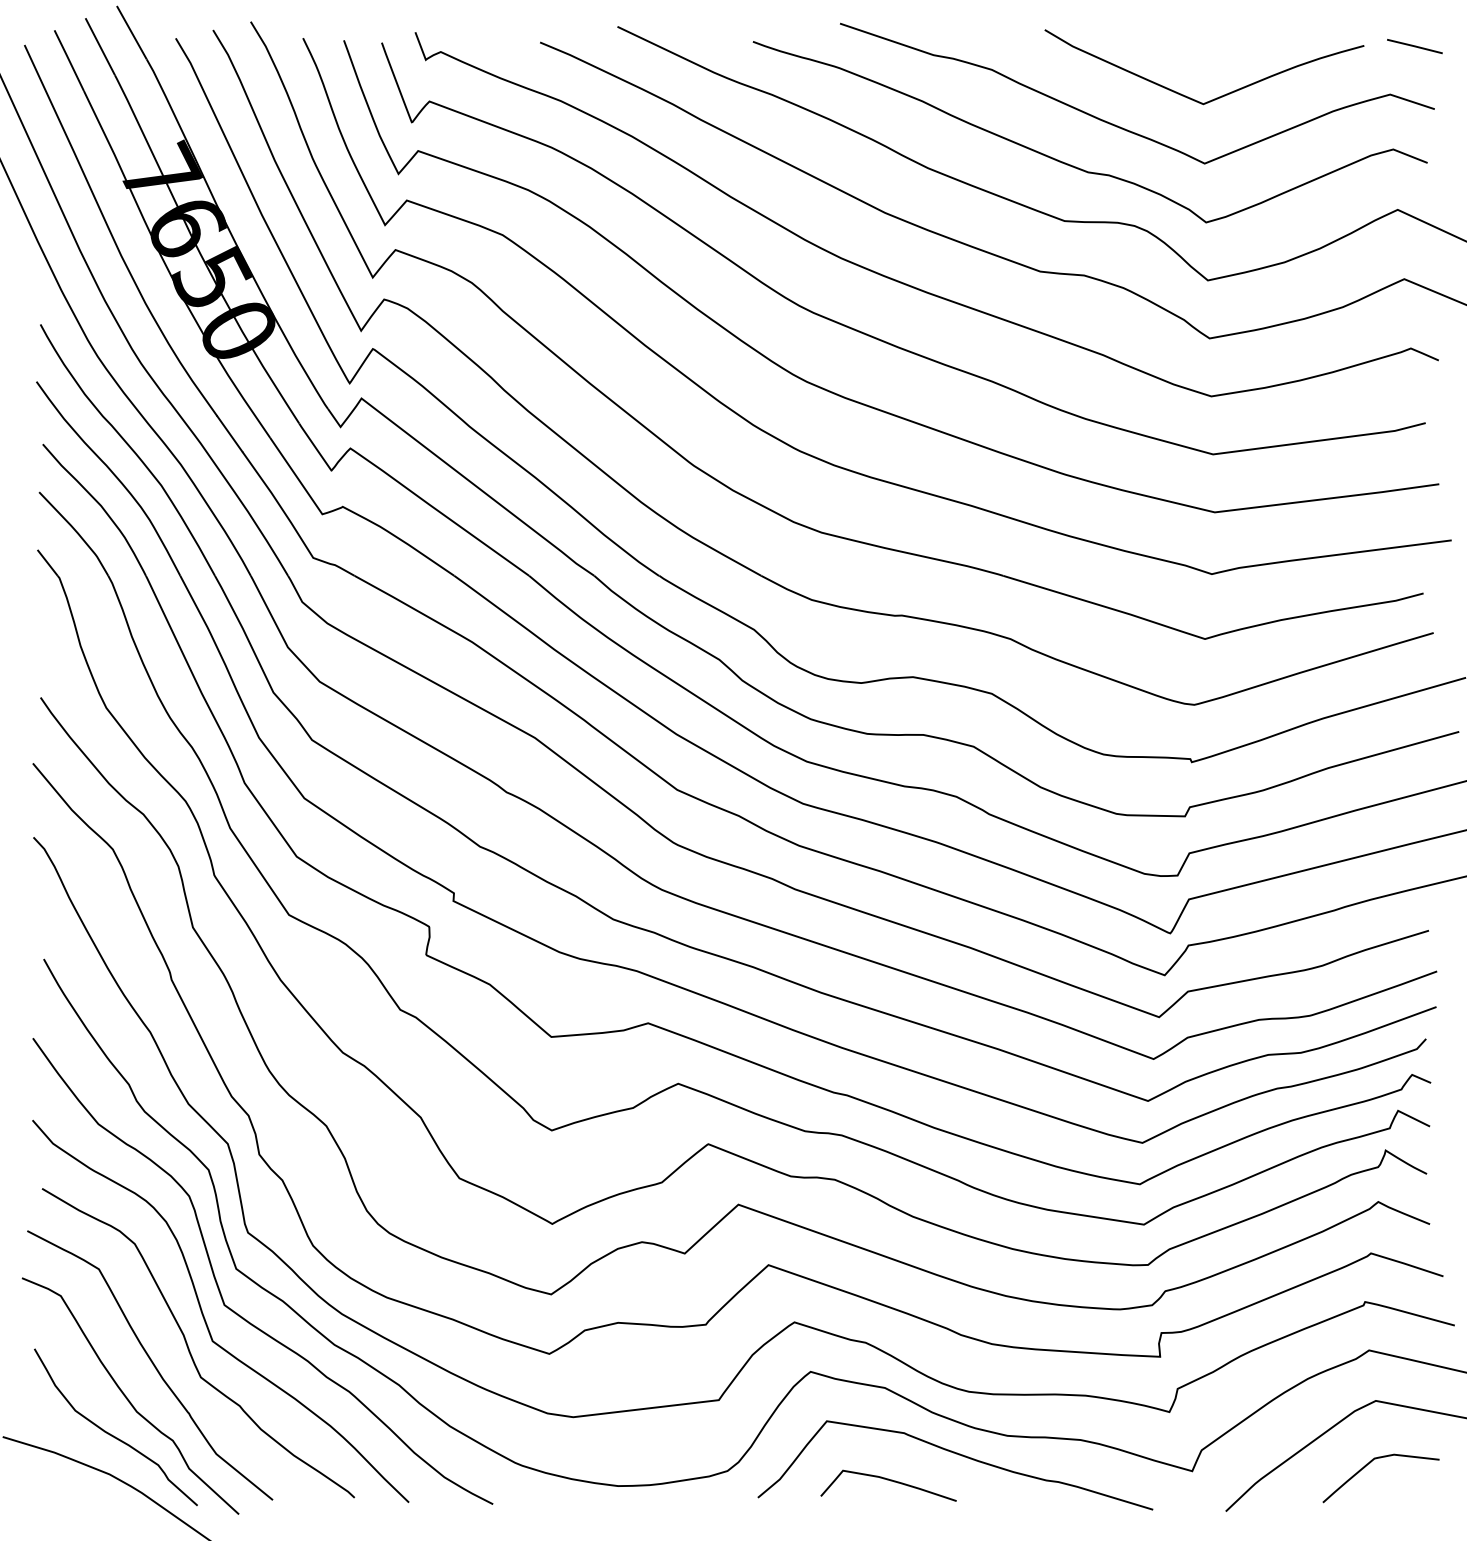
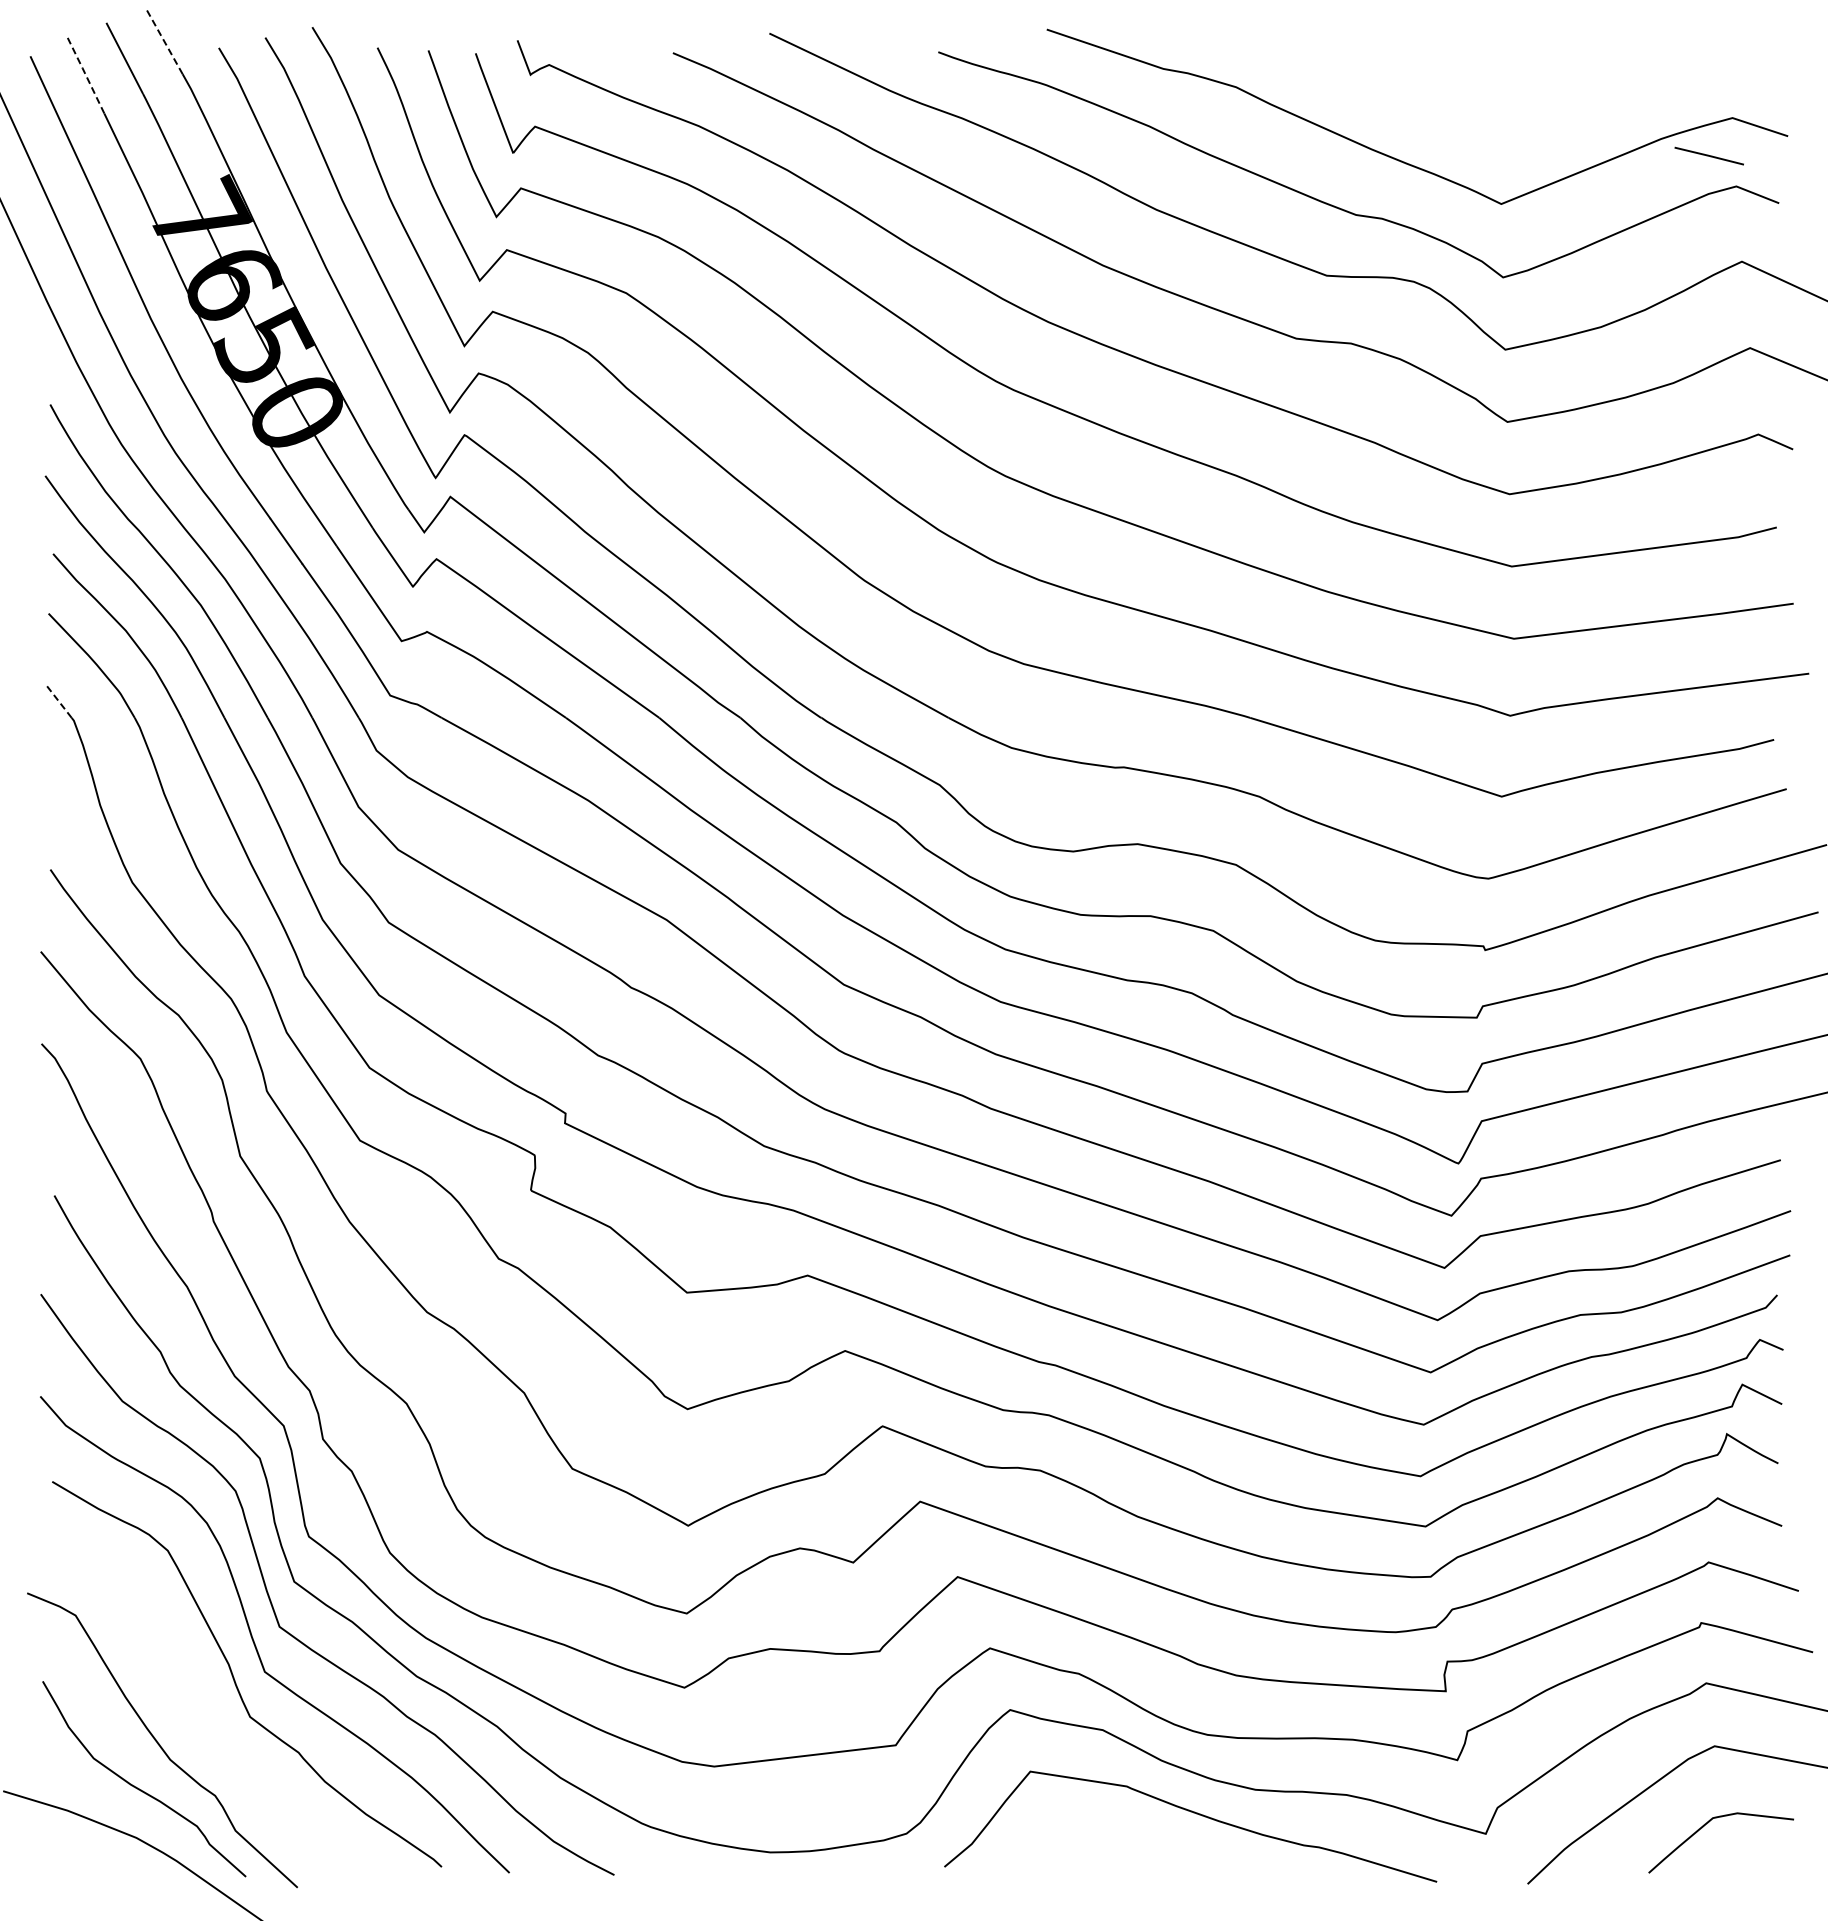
line: (131, 32) -> (163, 40), solid -> dashed
line: (1414, 46) -> (1708, 155), moved
line: (68, 60) -> (85, 75), solid -> dashed
curve: (1219, 96) -> (1519, 120), removed
line: (47, 562) -> (58, 701), solid -> dashed
curve: (151, 1362) -> (188, 1698), removed
curve: (891, 1481) -> (1110, 1846), removed

